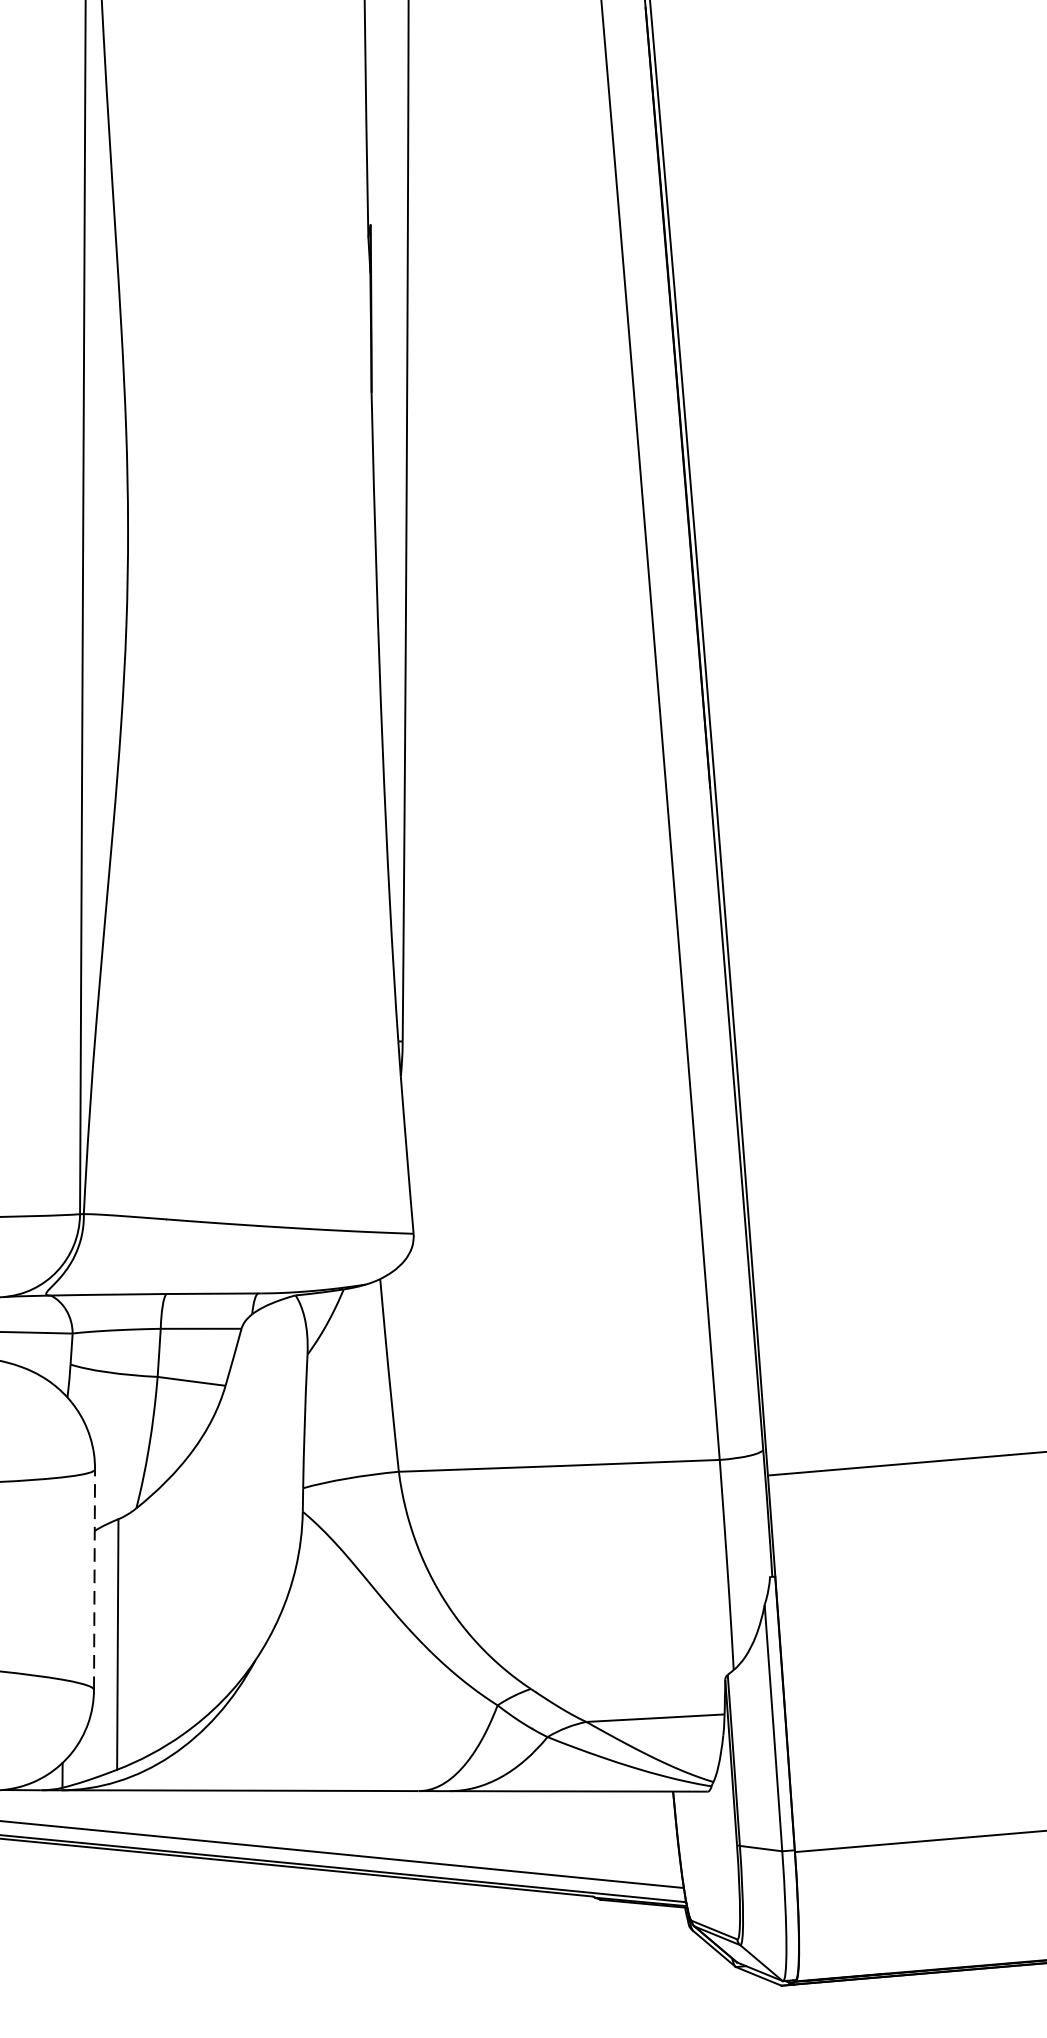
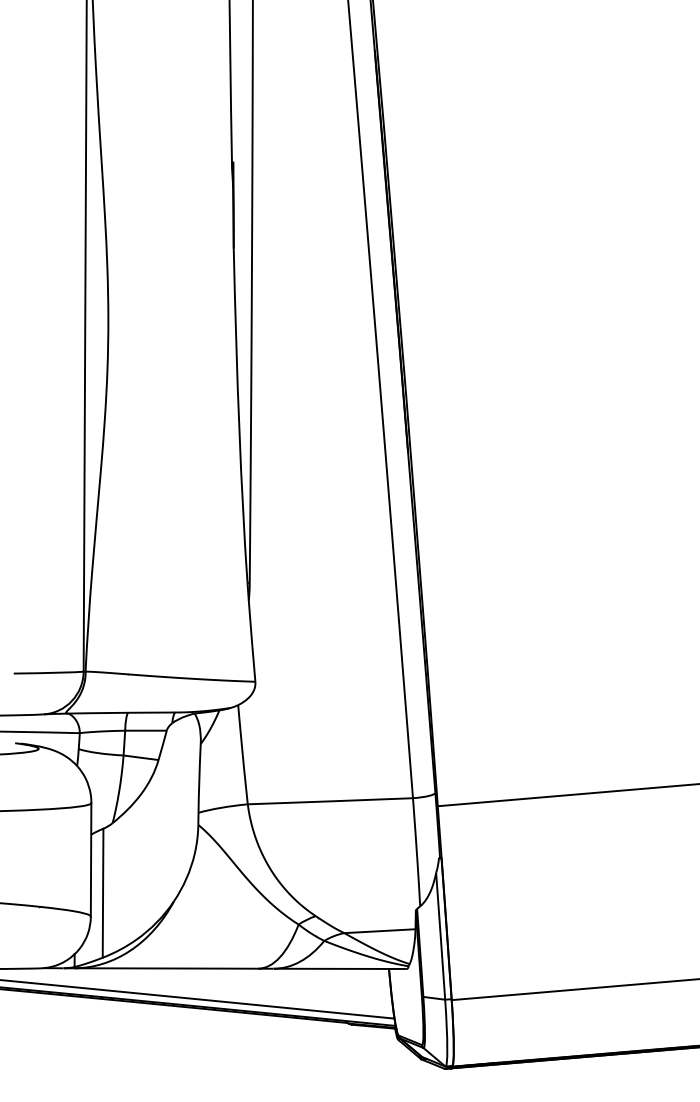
line: (95, 1578) -> (91, 859), dashed -> solid

